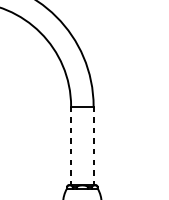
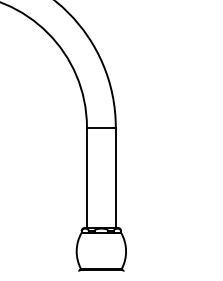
line: (70, 146) -> (86, 178), dashed -> solid
line: (93, 146) -> (115, 178), dashed -> solid

